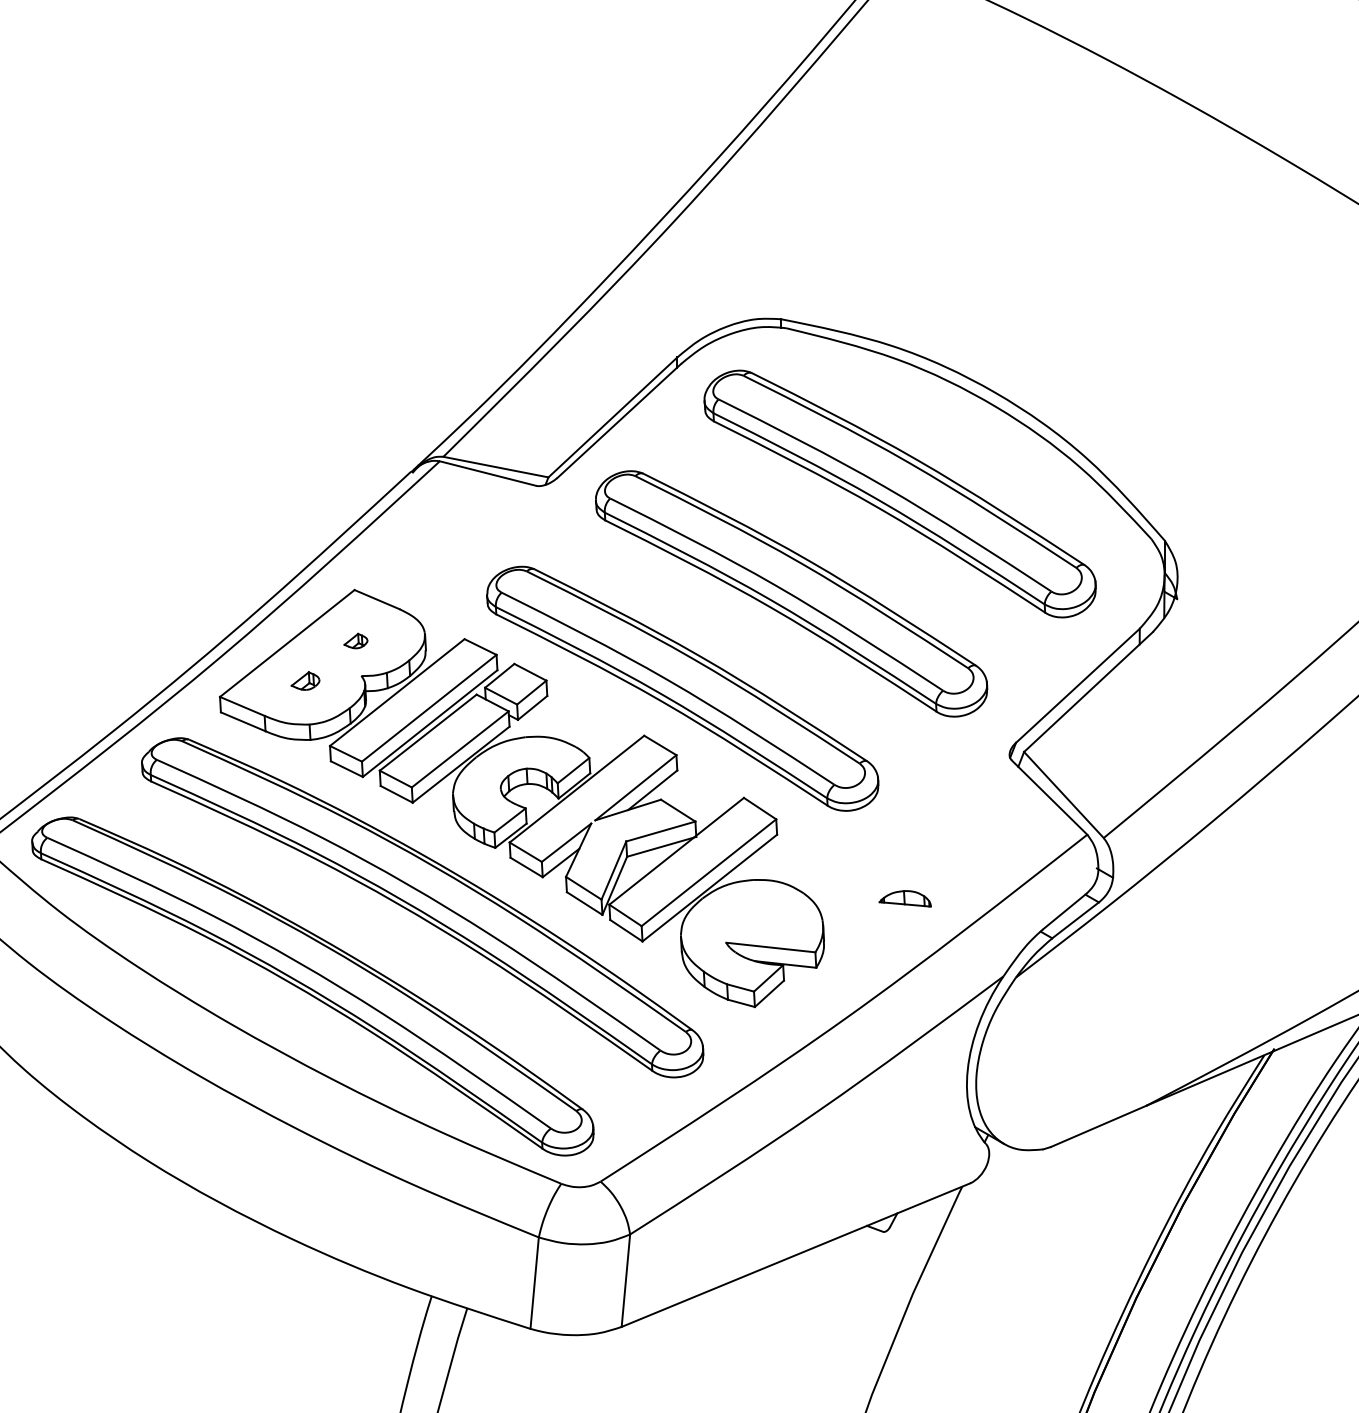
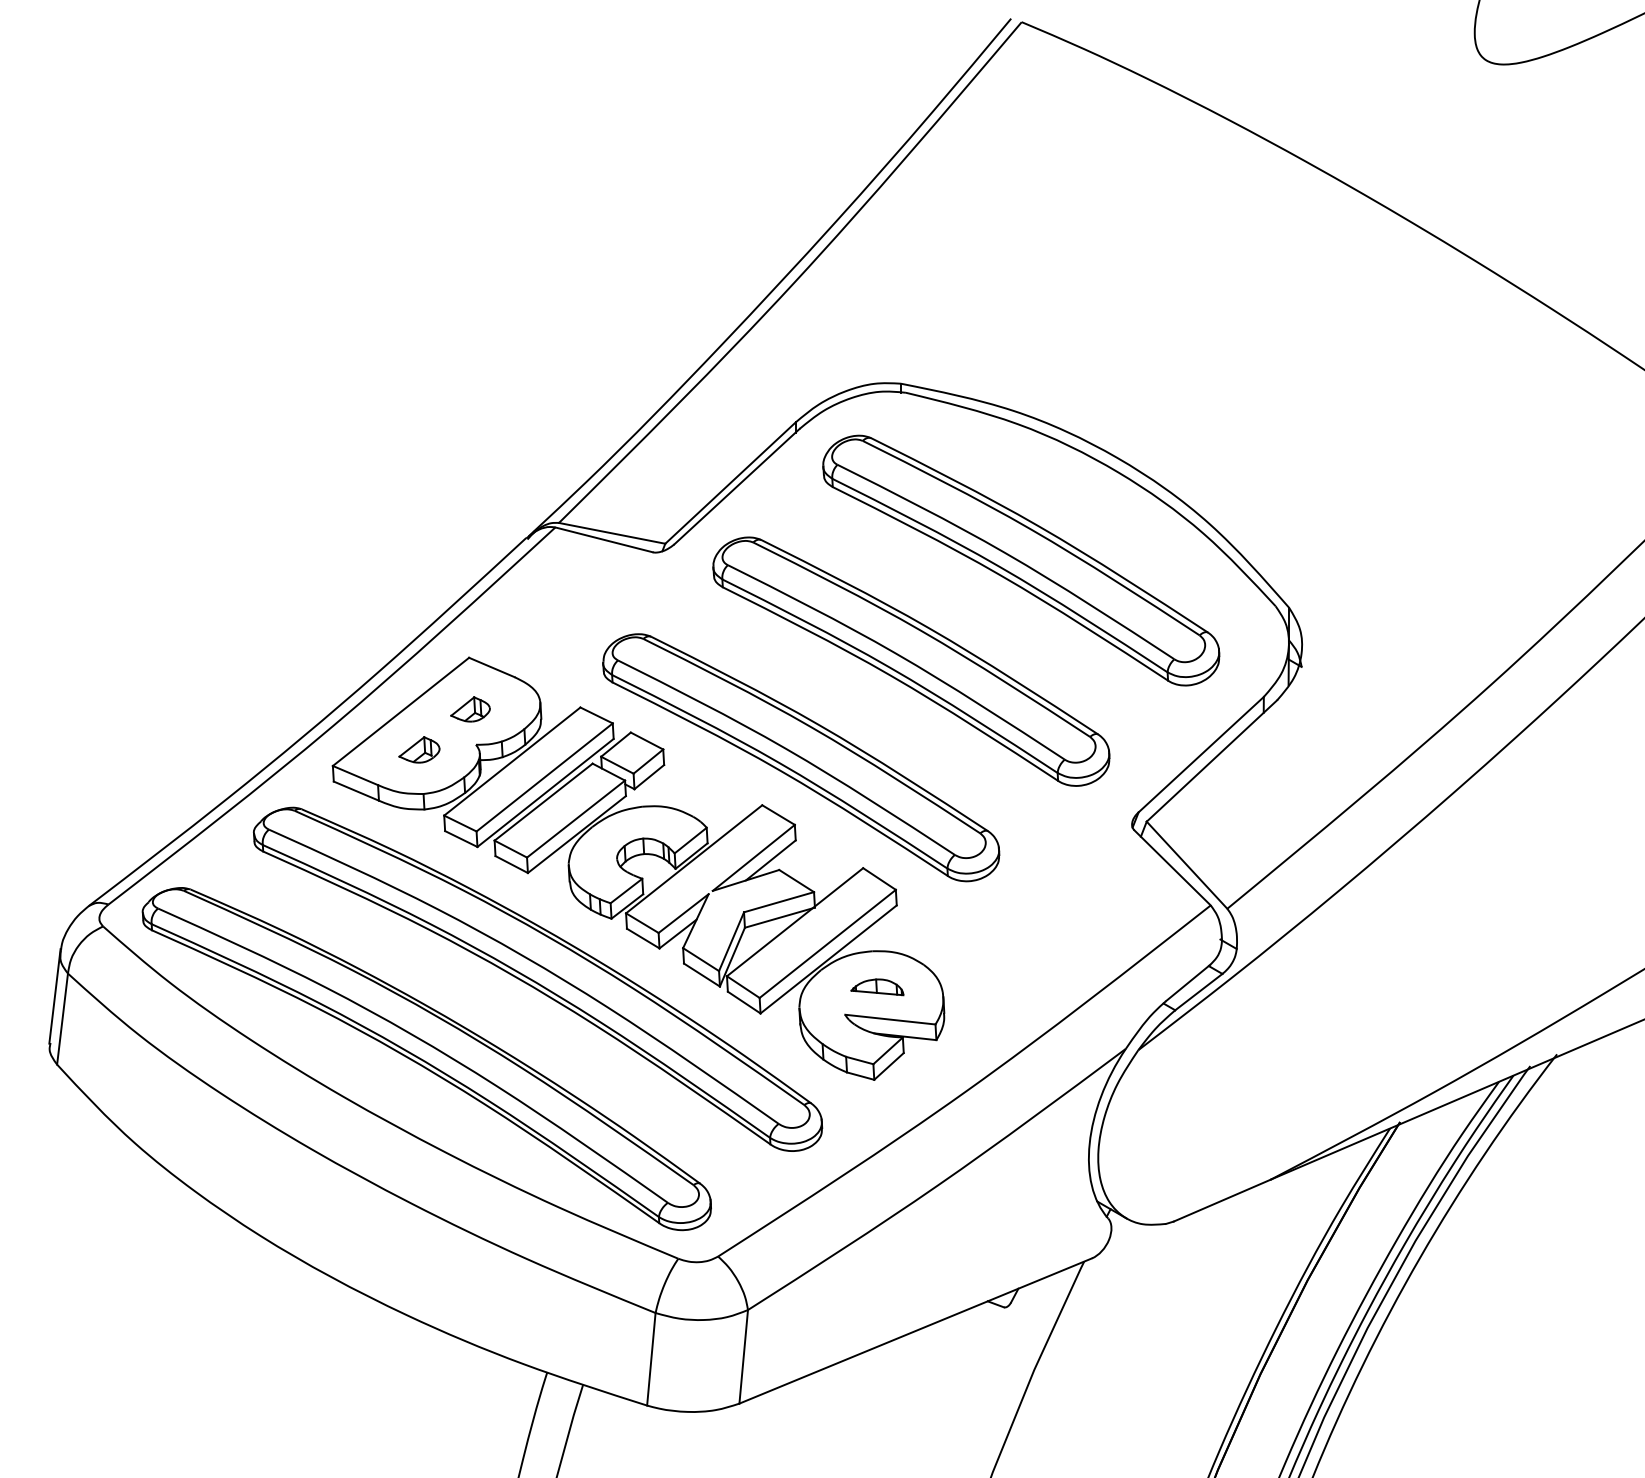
part: (355, 641) -> (470, 709), size x1.67
part: (305, 680) -> (419, 749), size x1.43
part: (905, 899) -> (877, 987), moved

